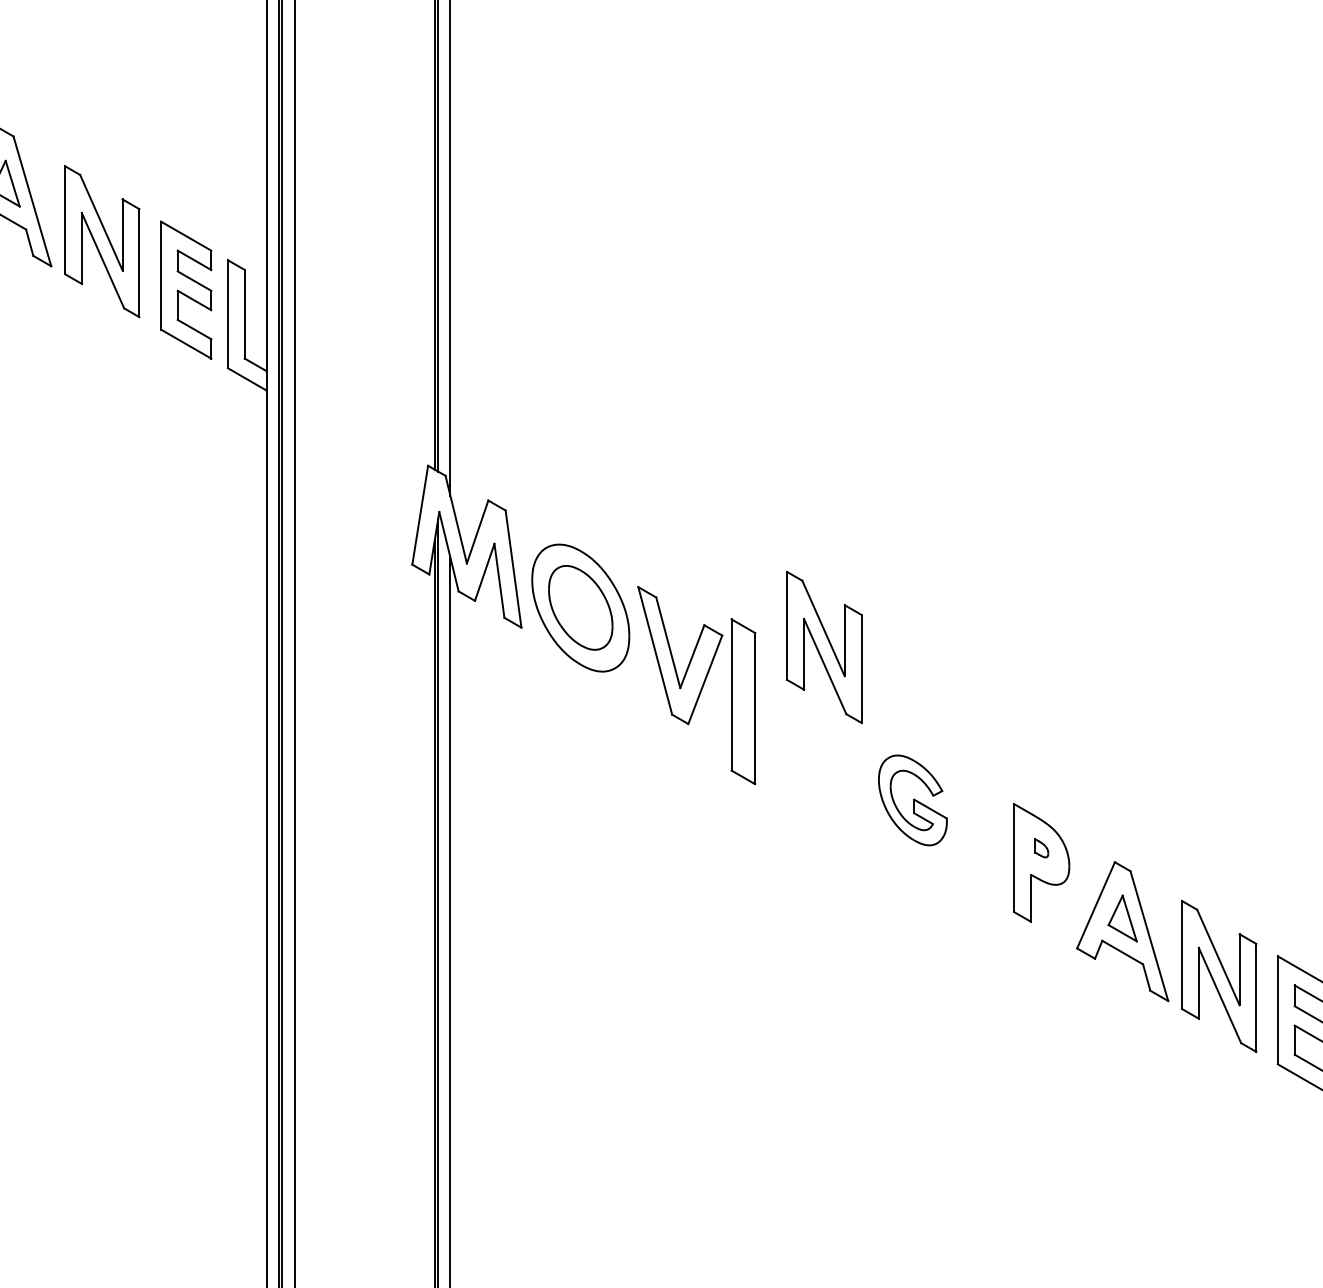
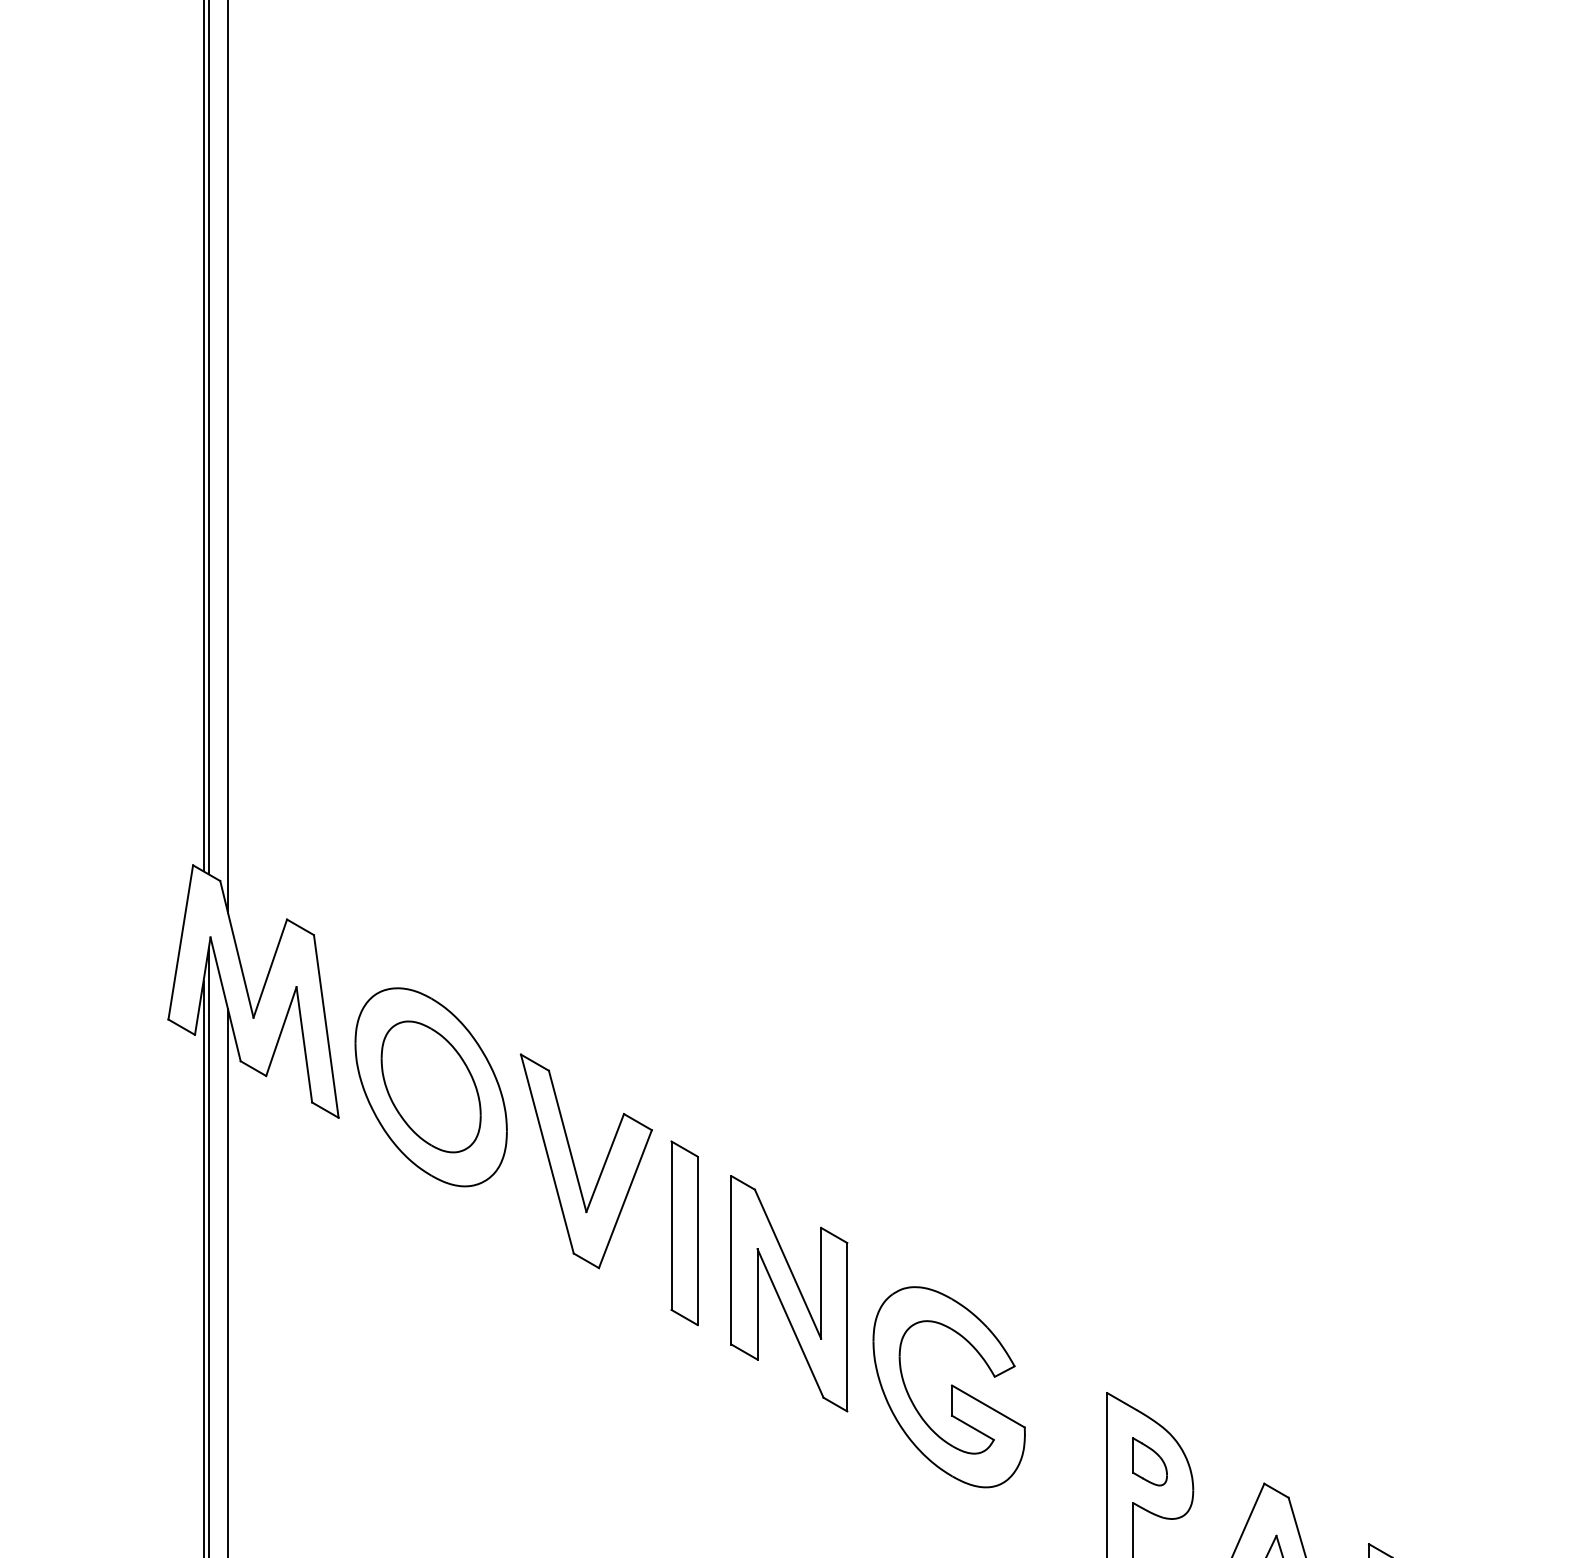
part: (824, 647) -> (789, 1293), moved
part: (742, 701) -> (683, 1232), size x0.71
part: (912, 800) -> (948, 1387), size x1.43
part: (1041, 848) -> (1149, 1462), size x1.67

